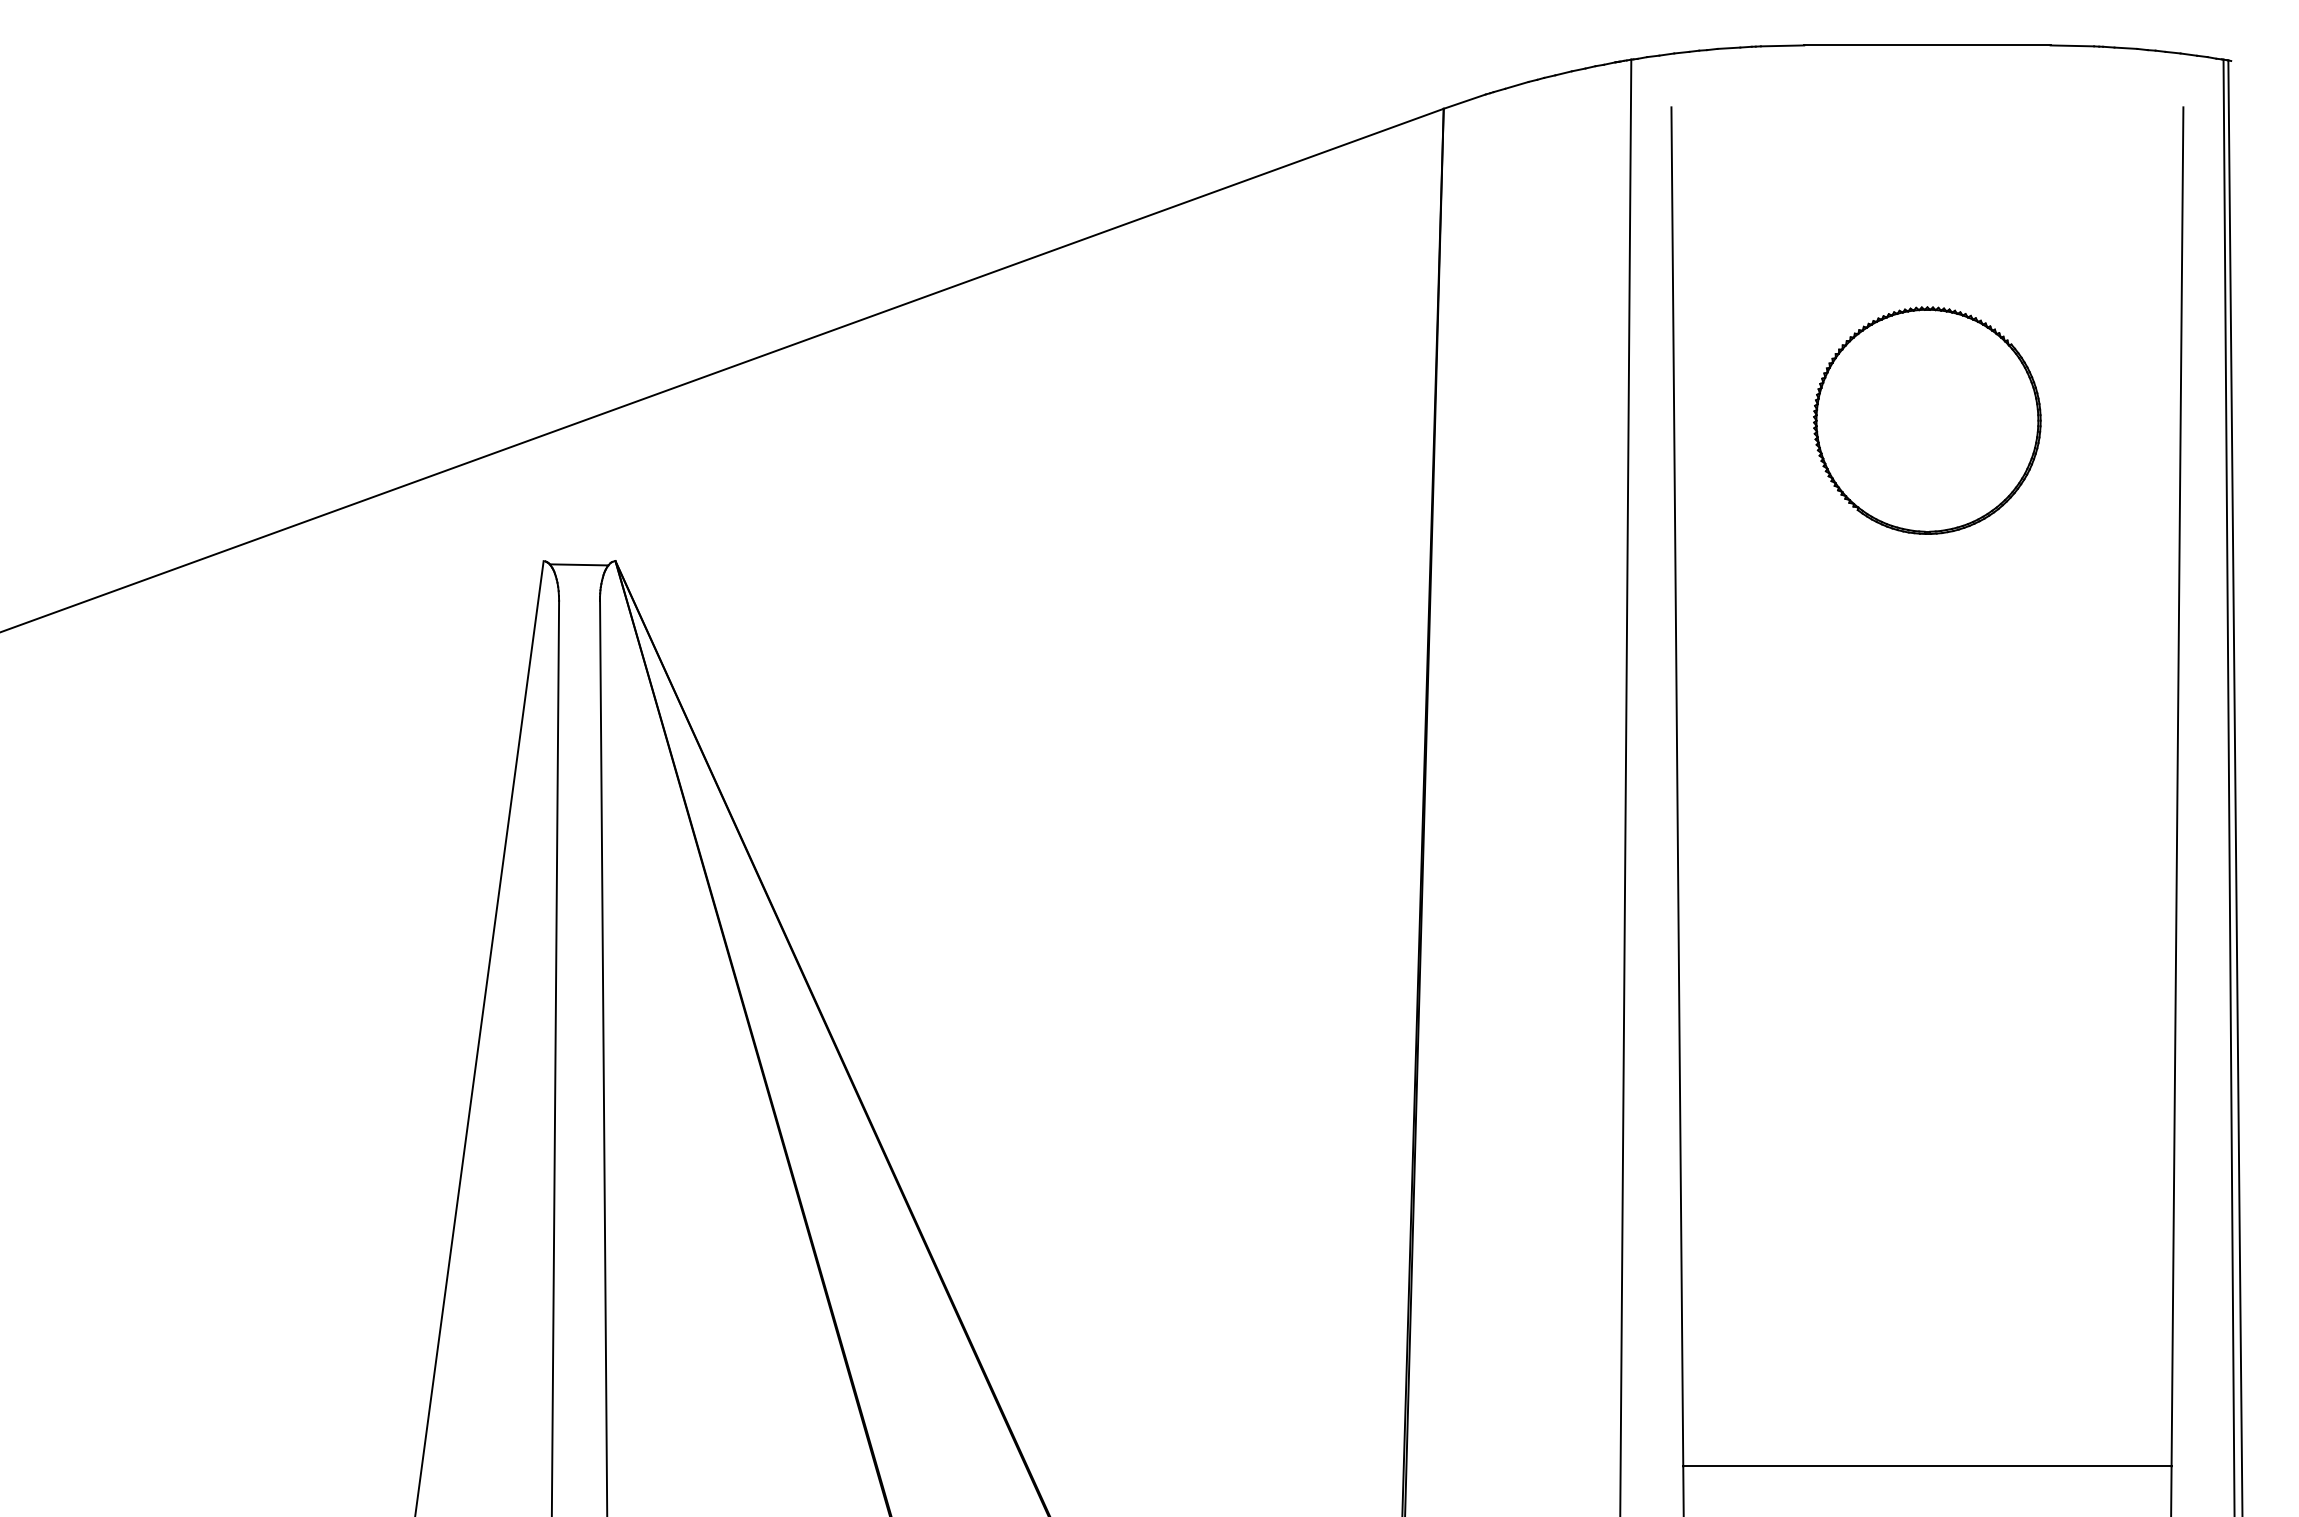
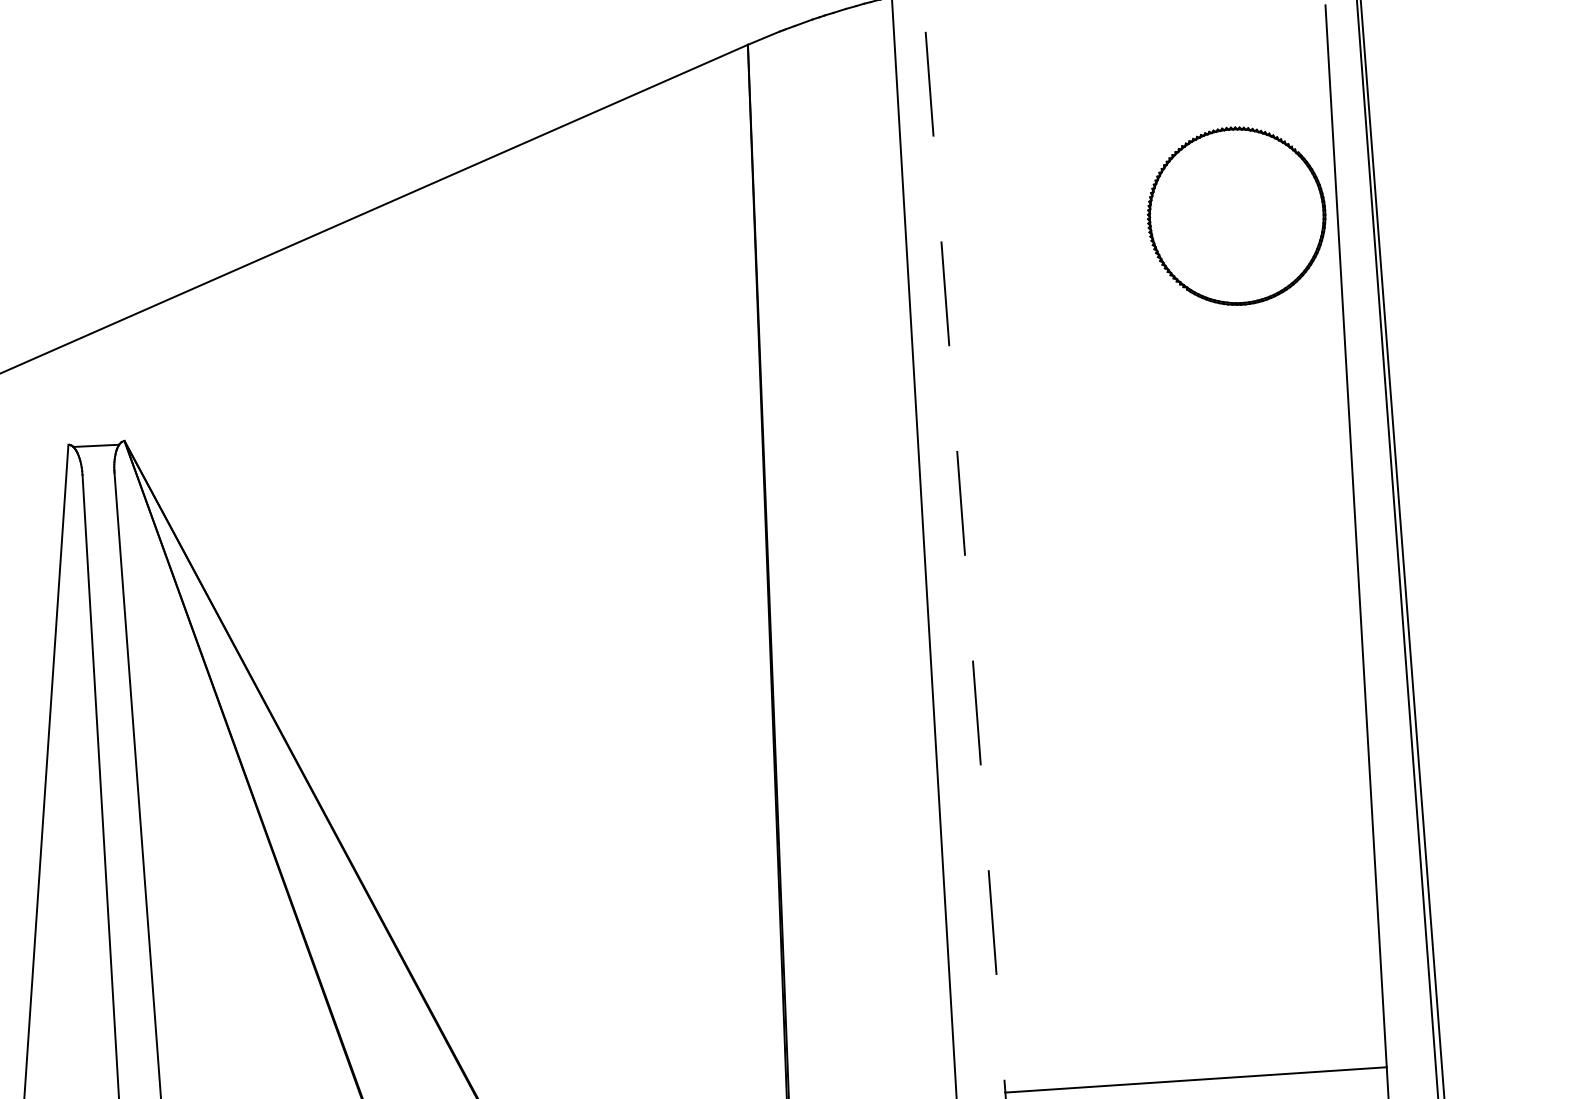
part: (1927, 420) -> (1236, 216), moved
line: (1677, 786) -> (965, 561), solid -> dashed

